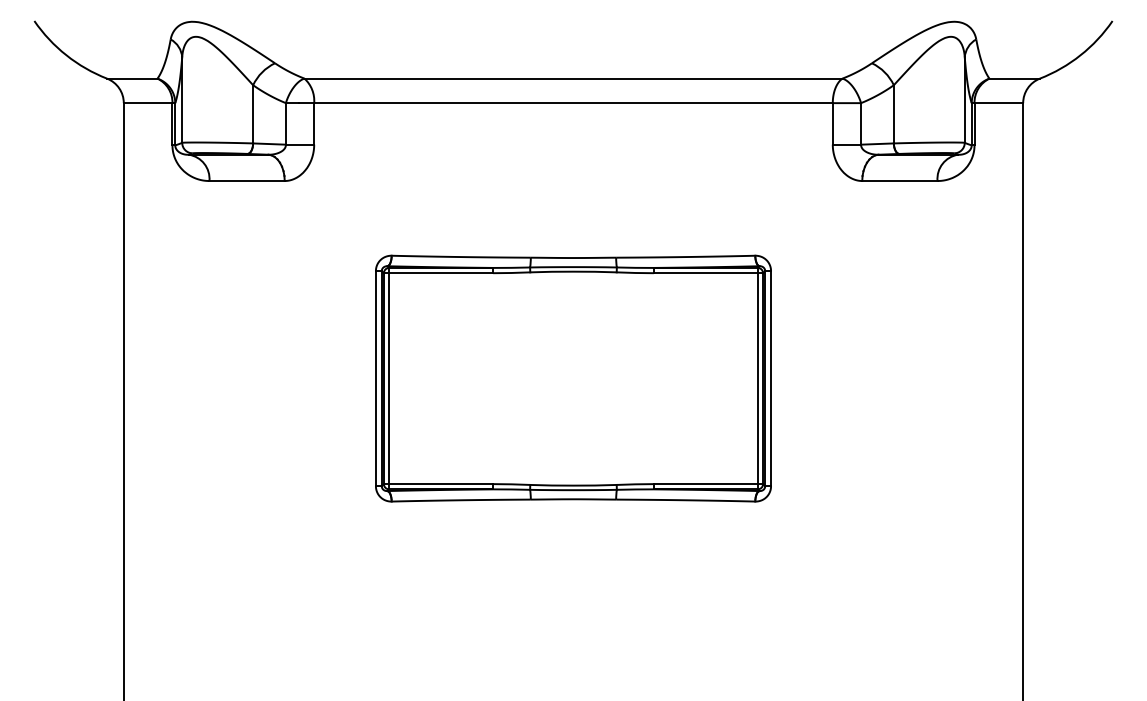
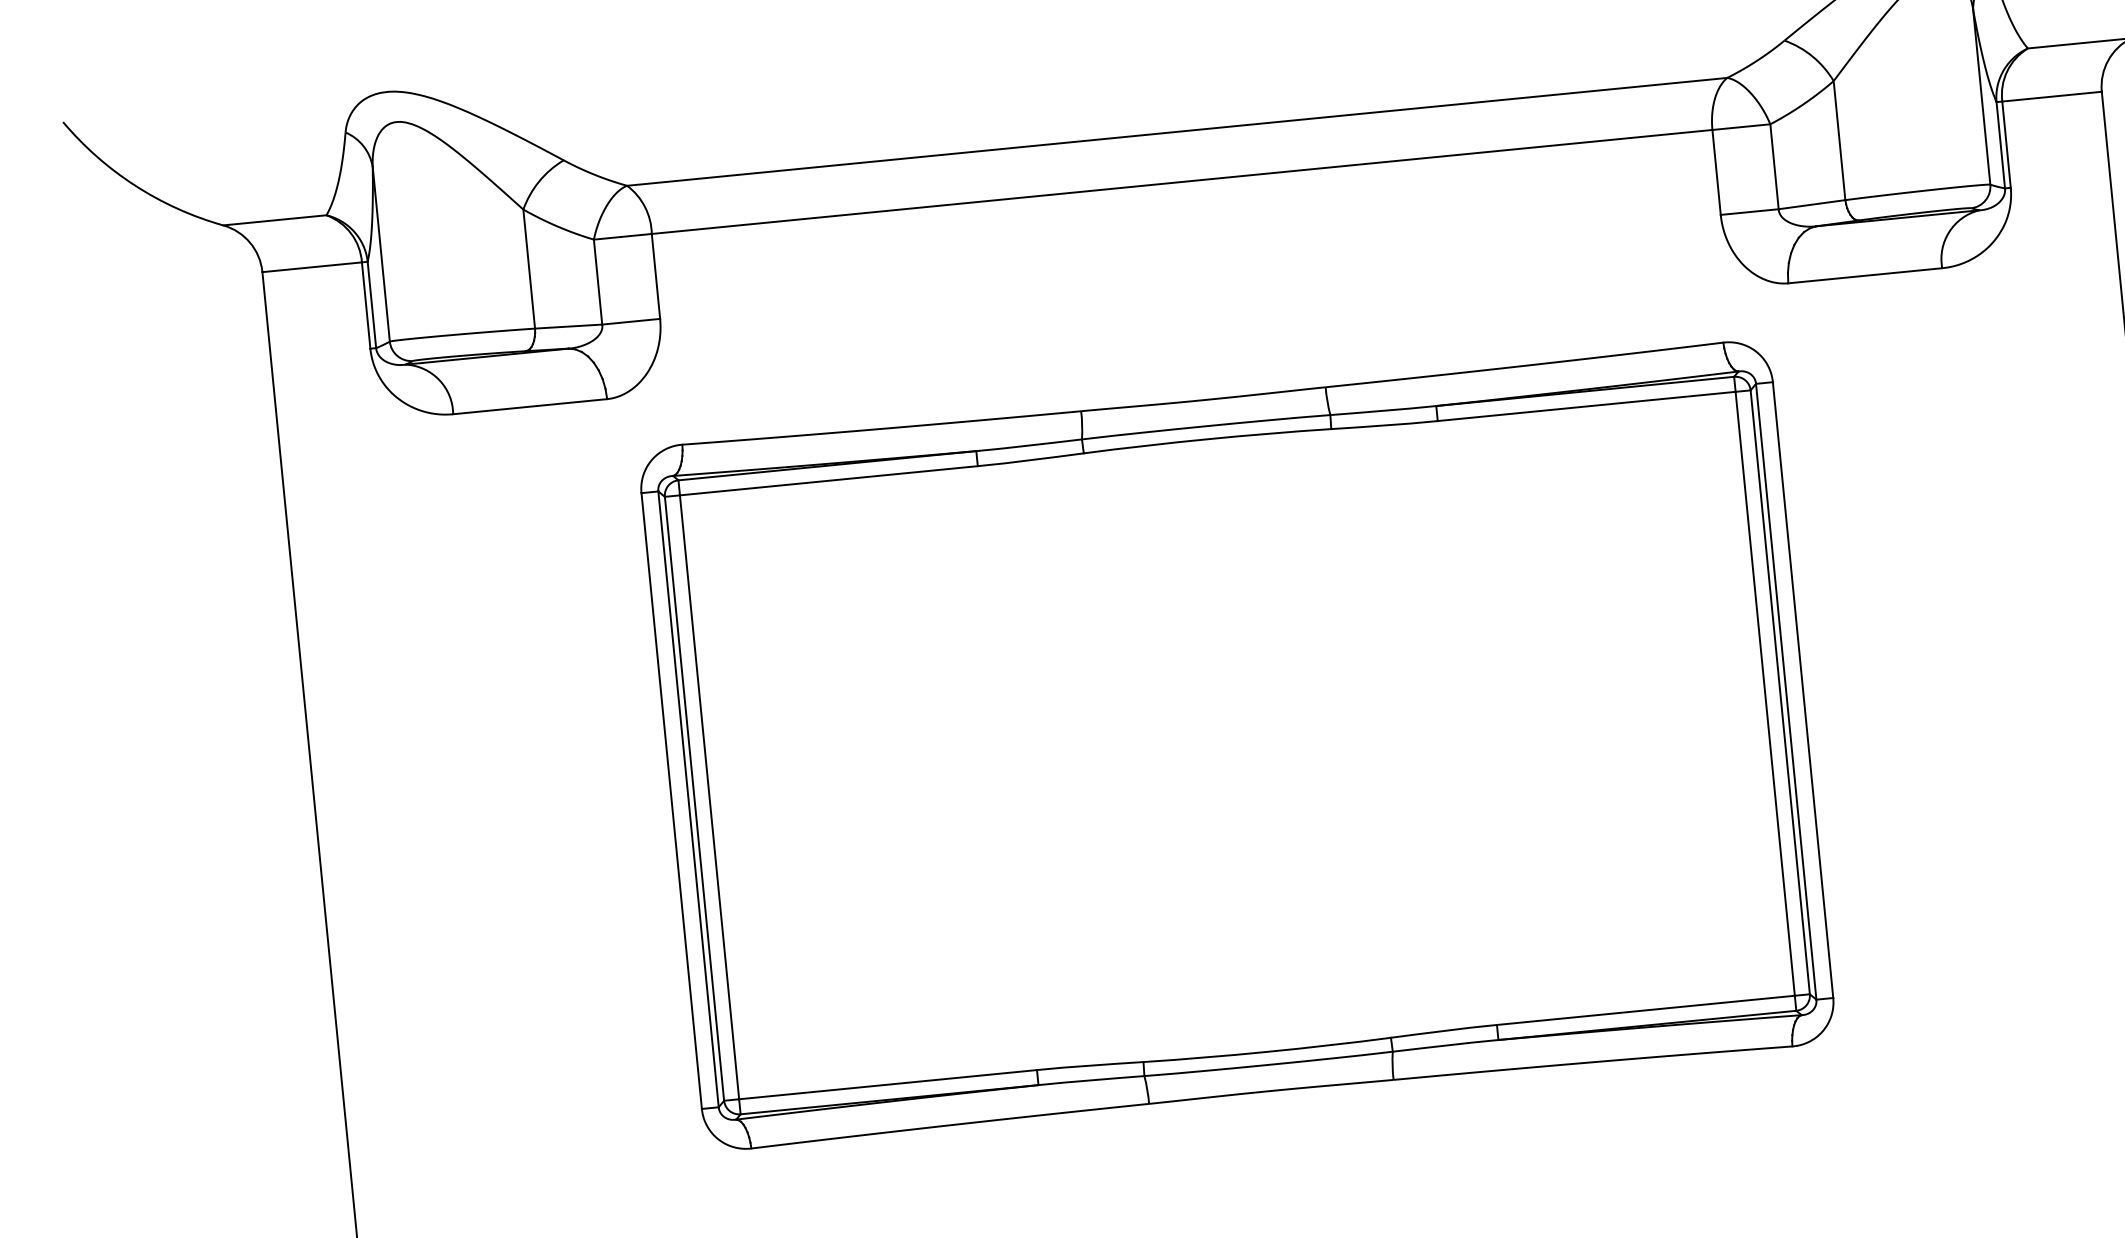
part: (573, 378) -> (1237, 745), size x1.4

